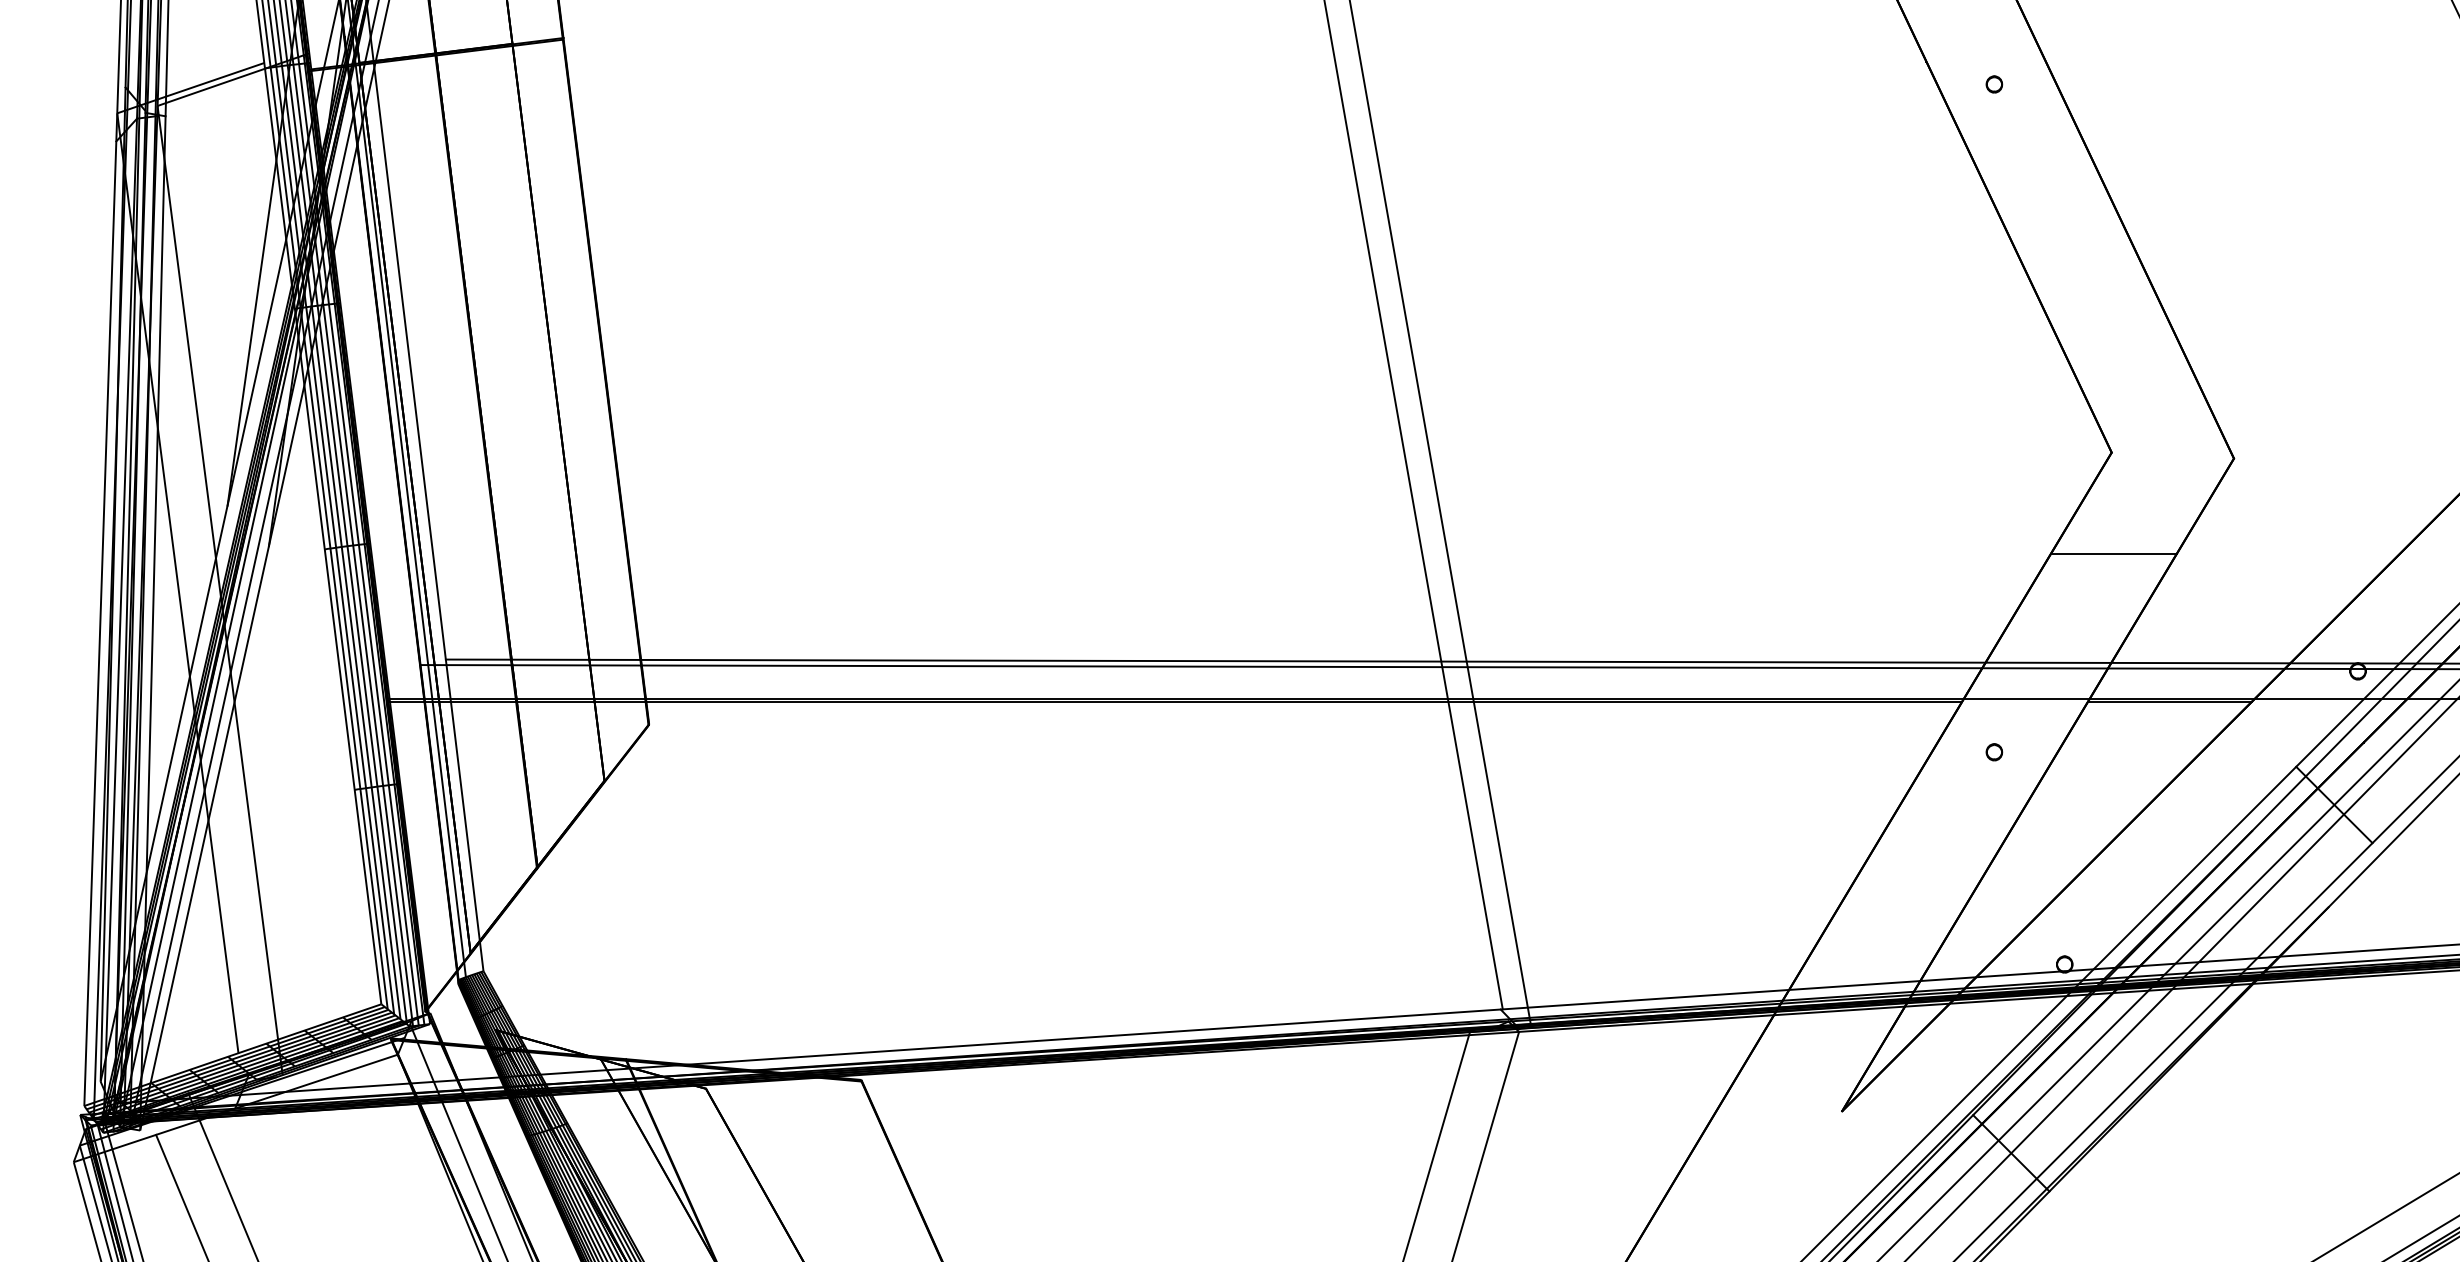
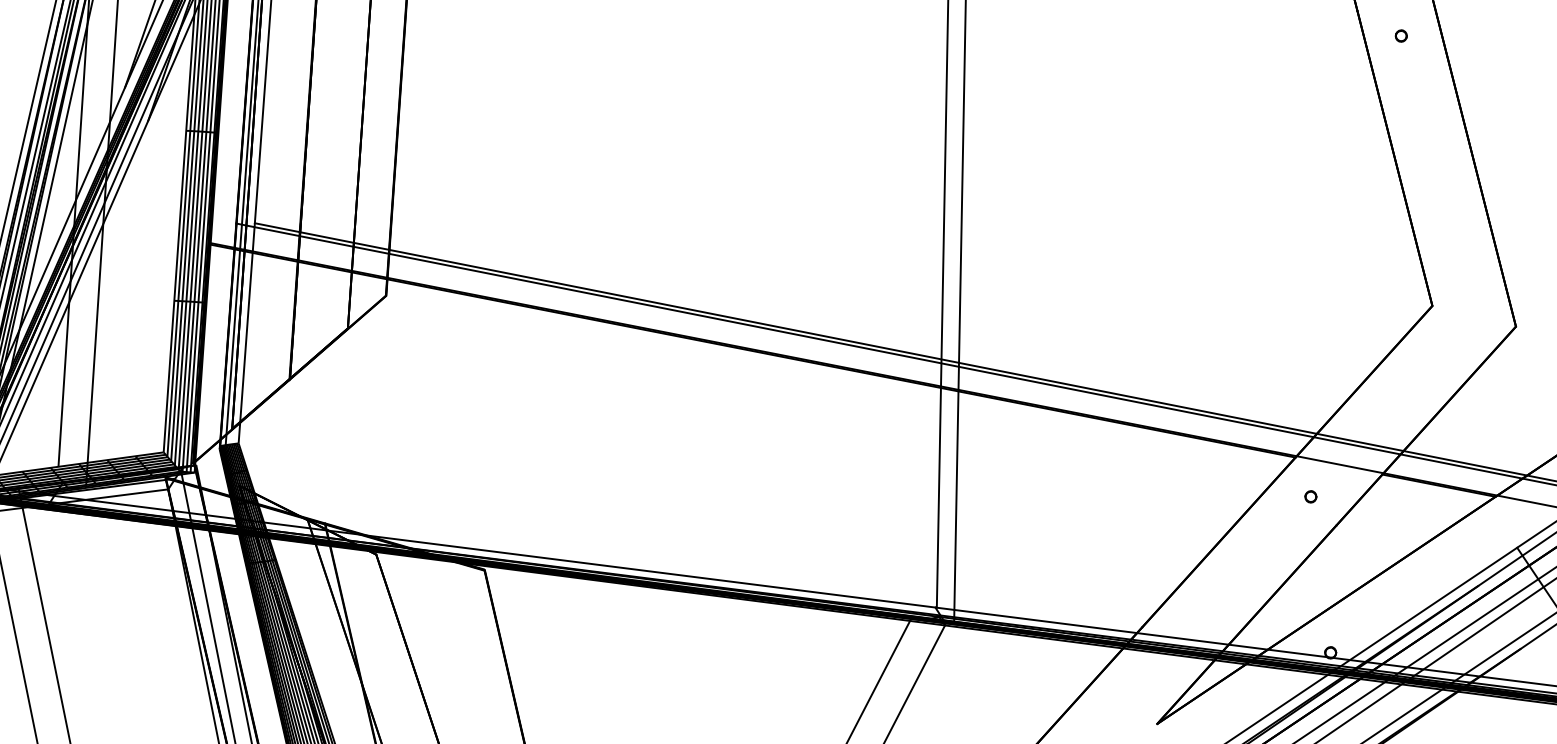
line: (2113, 553) -> (1419, 375), removed

